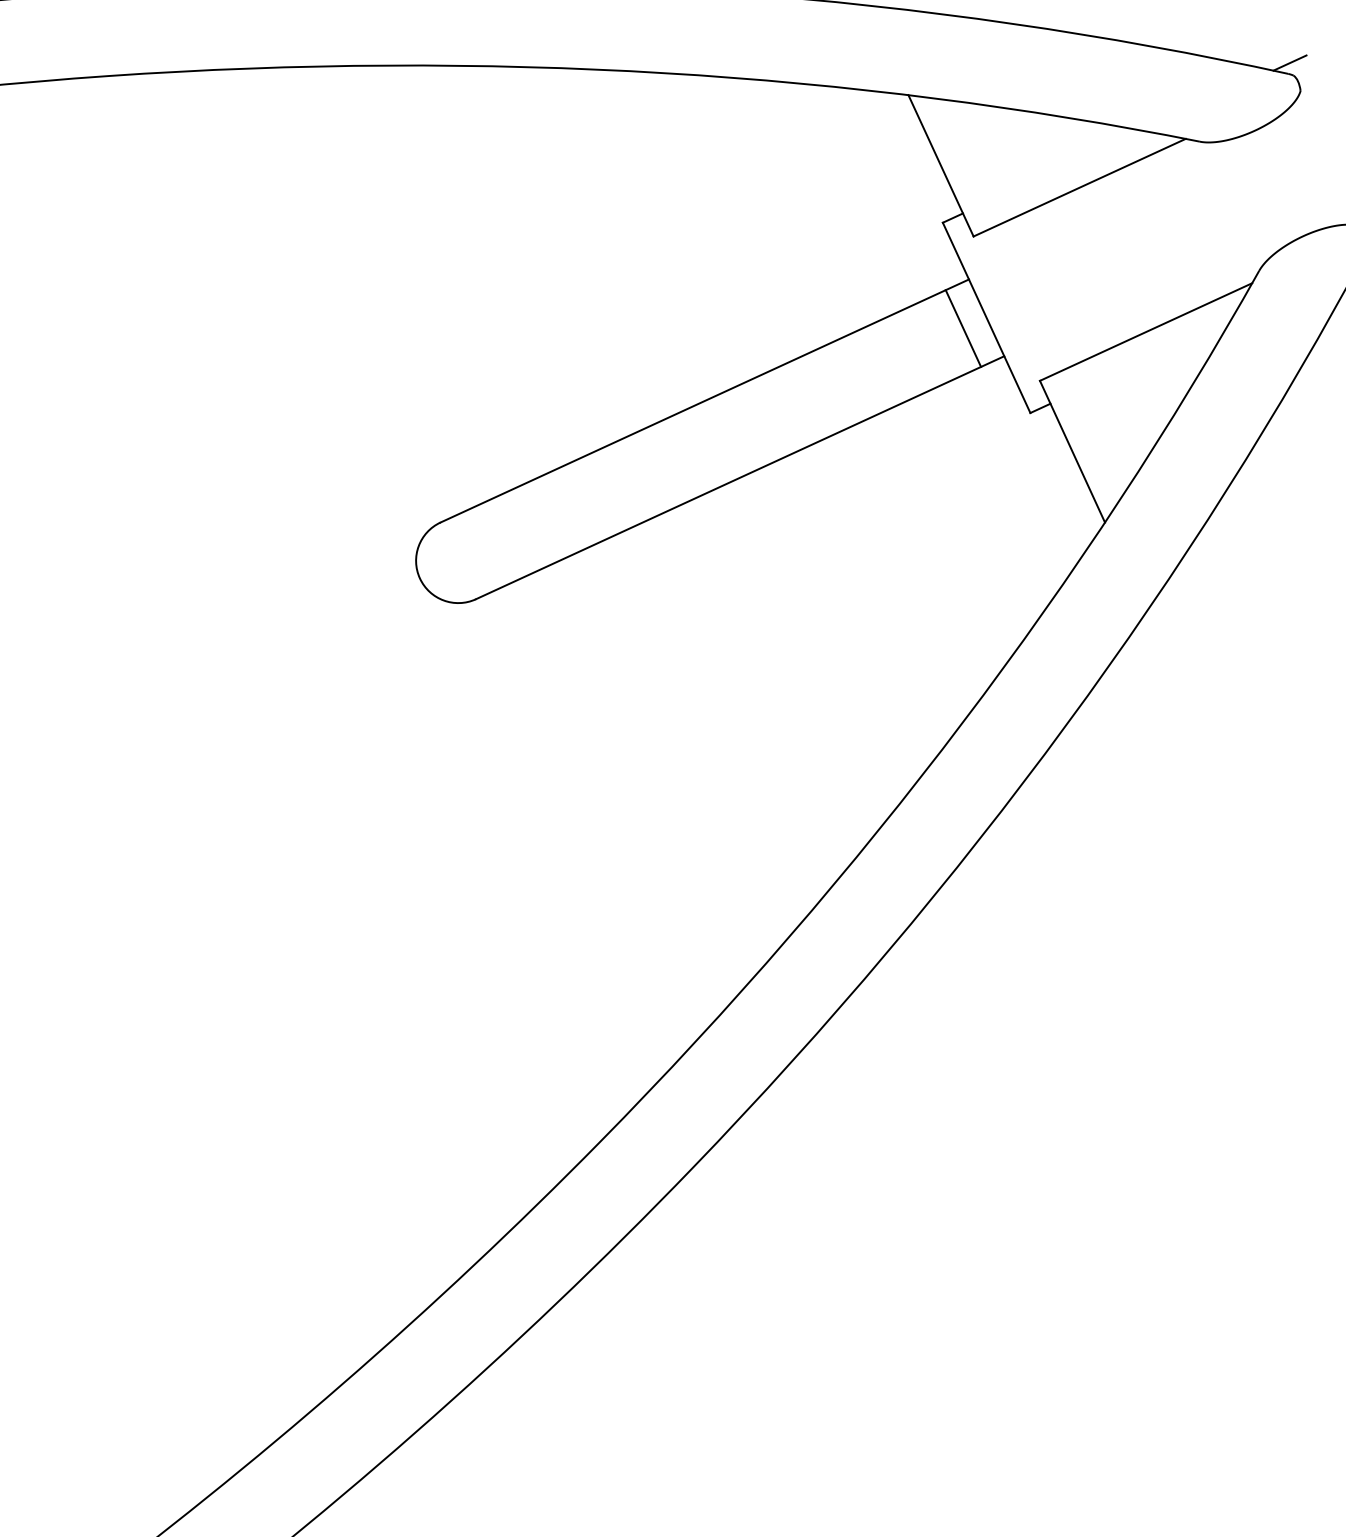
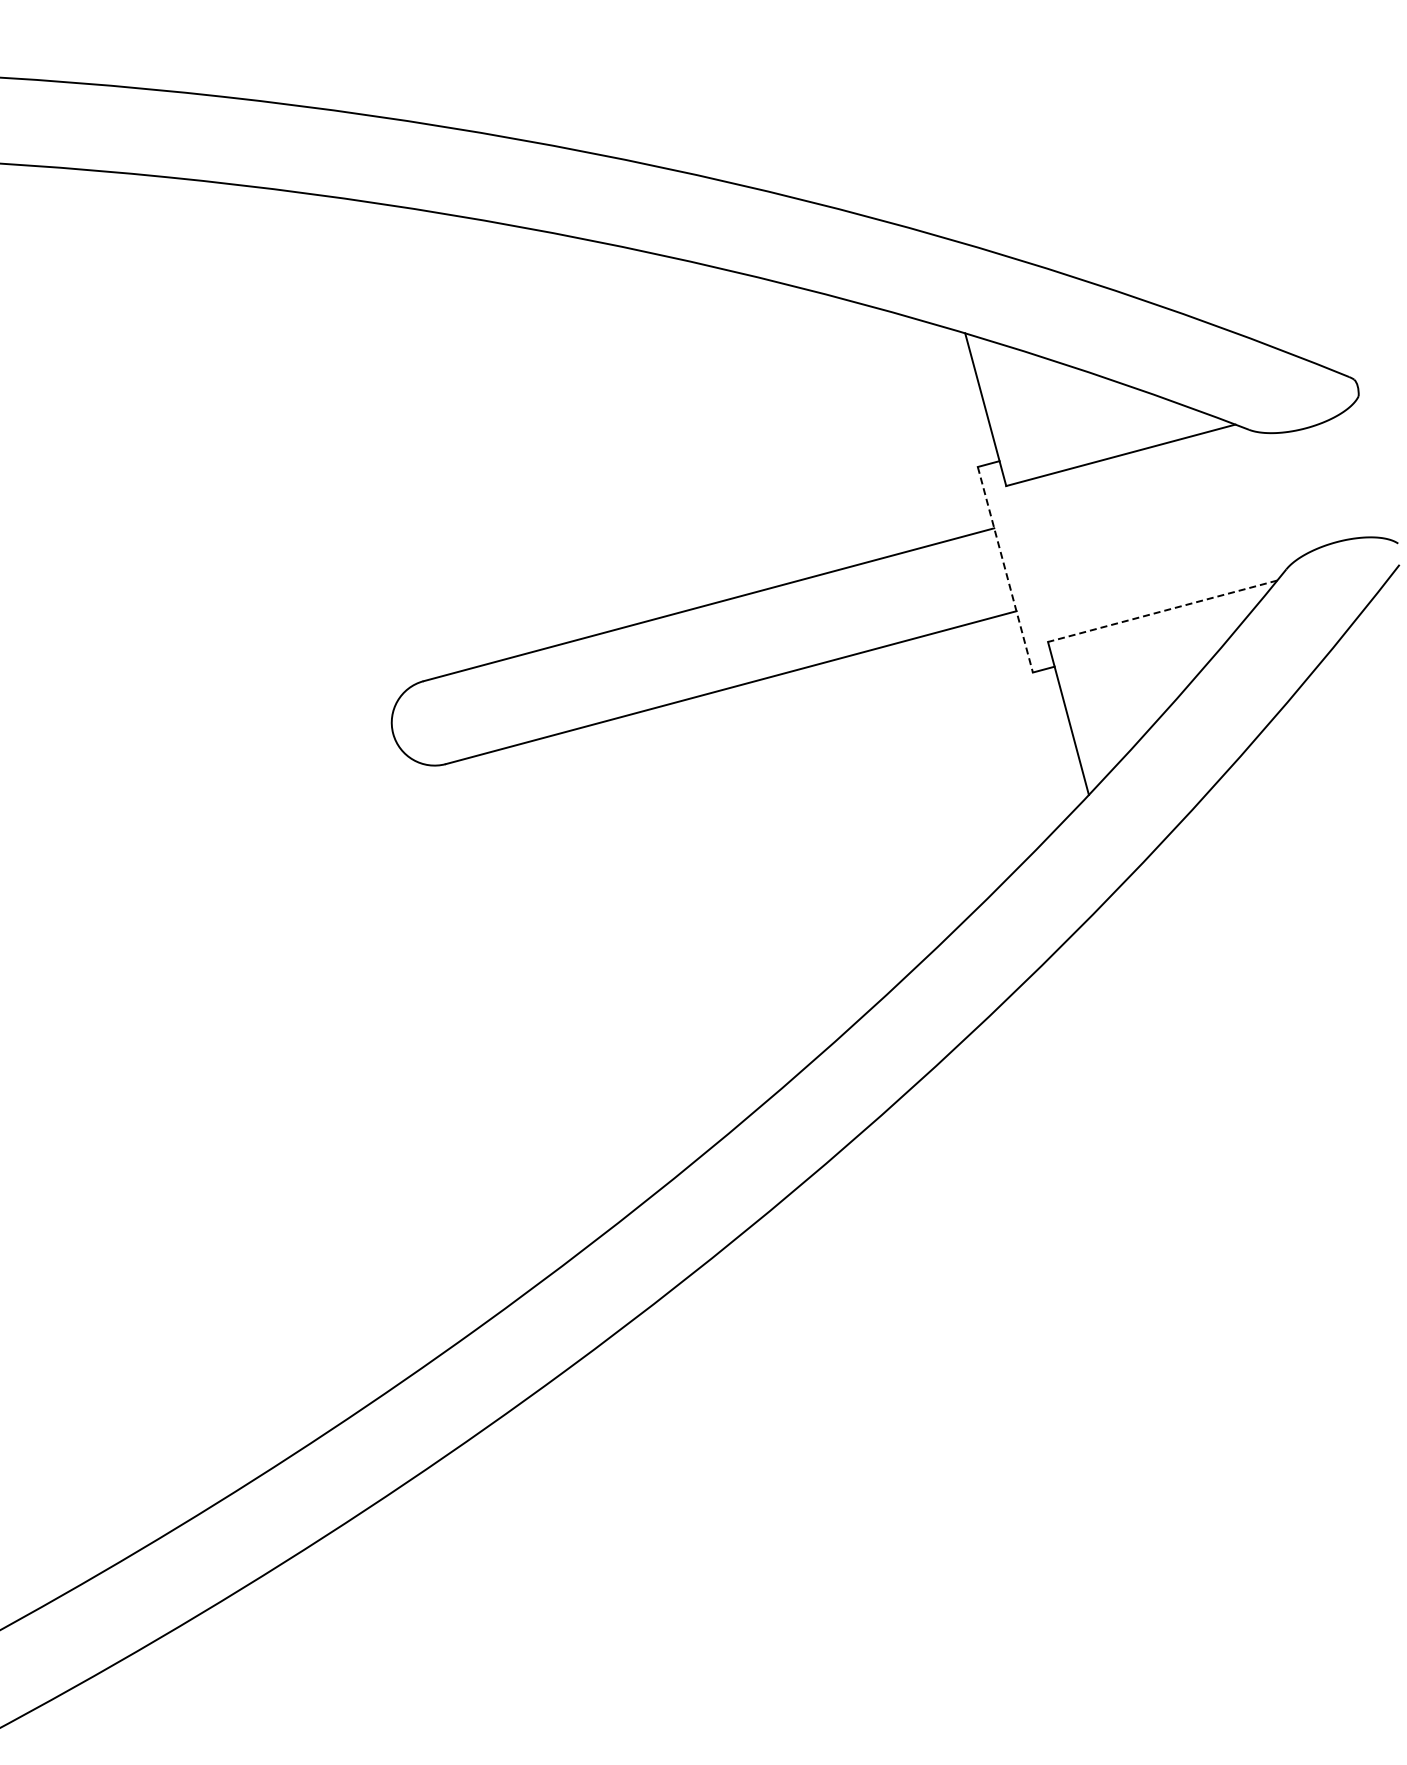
line: (1289, 63) -> (1352, 366), removed
line: (986, 318) -> (1005, 570), solid -> dashed
line: (963, 328) -> (980, 576), removed
line: (1145, 332) -> (1162, 611), solid -> dashed

